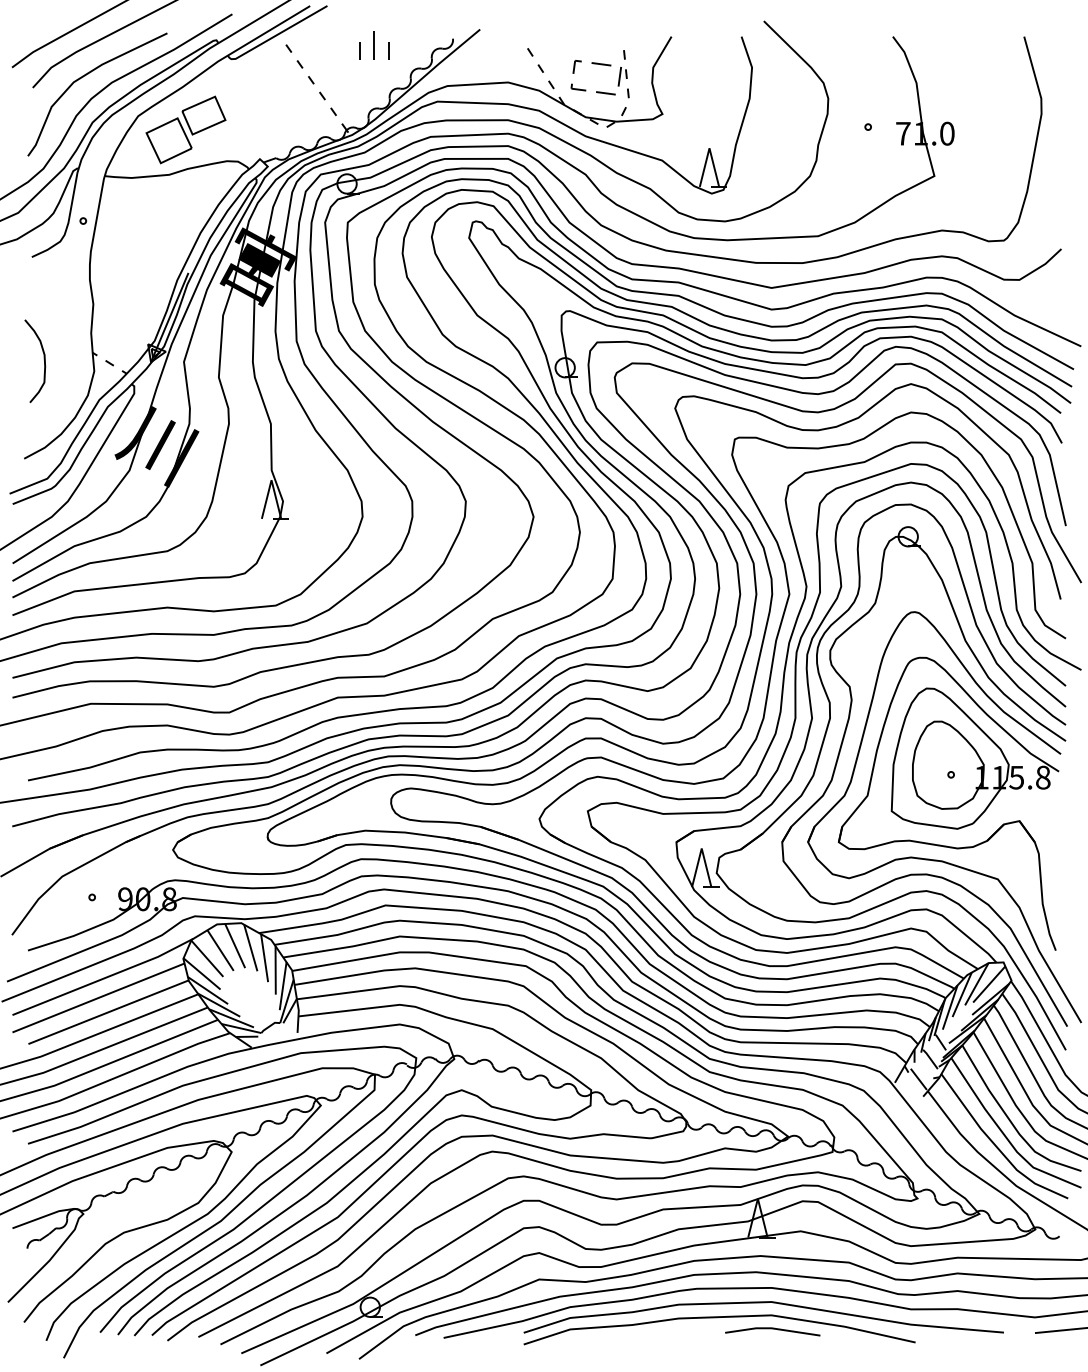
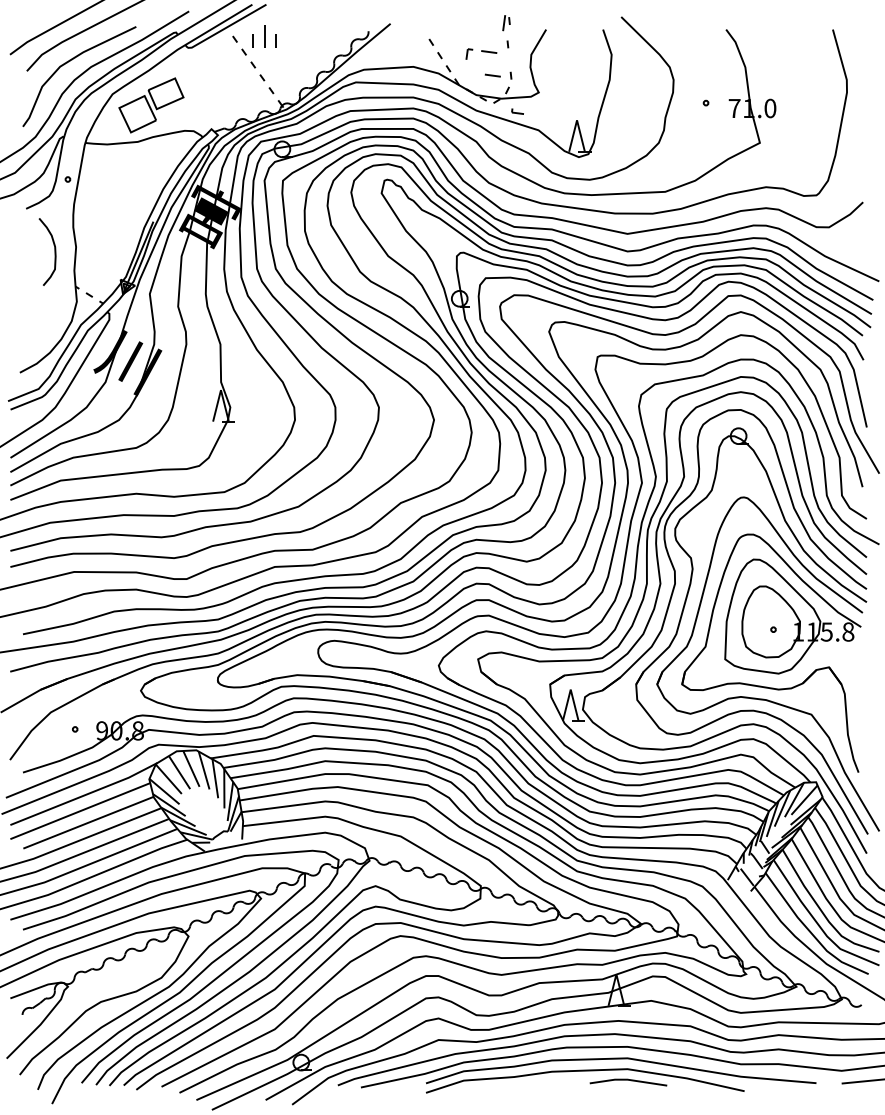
part: (374, 45) -> (264, 36), moved
part: (622, 76) -> (506, 22), moved
part: (578, 87) -> (517, 111), moved
curve: (43, 359) -> (54, 250), moved

